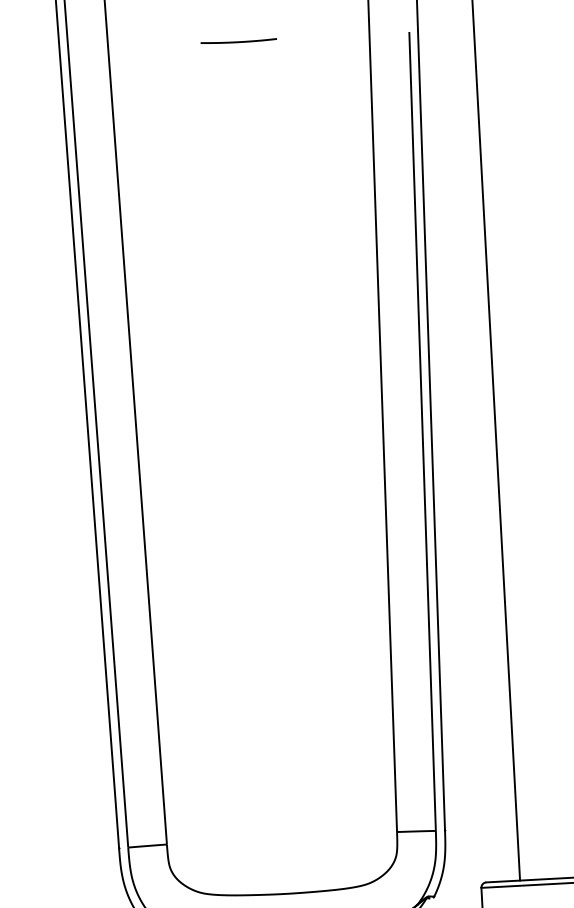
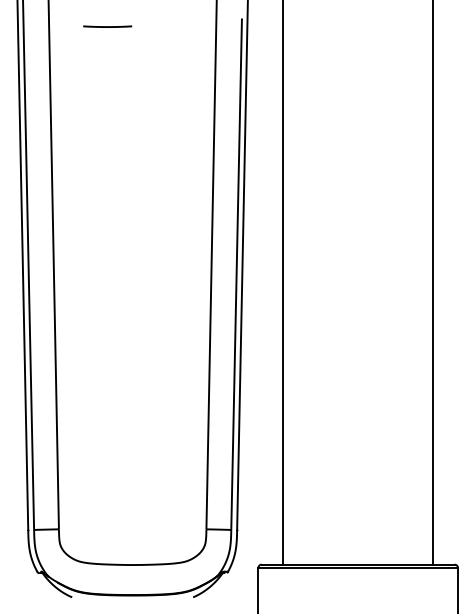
line: (238, 41) -> (107, 26), moved

